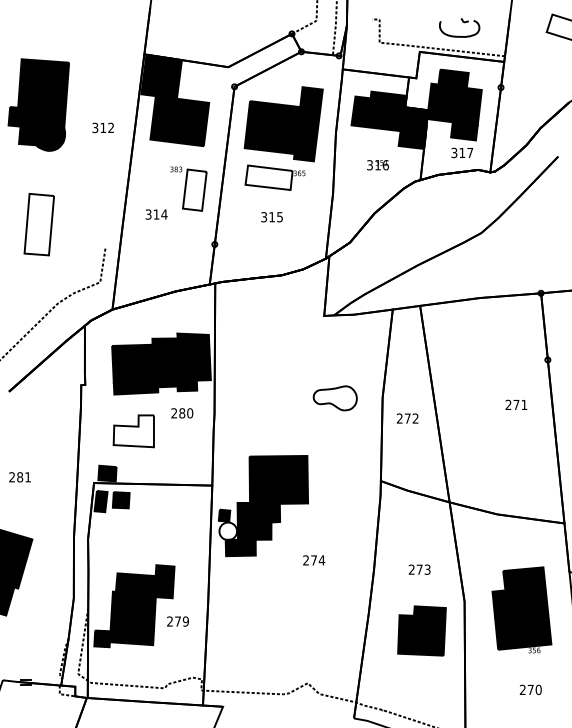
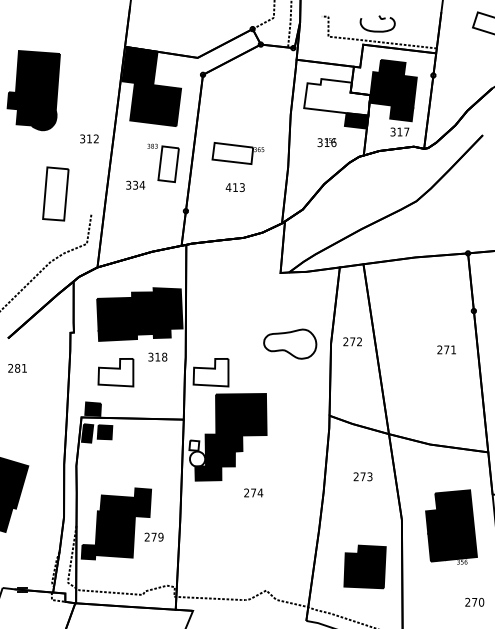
part: (459, 27) -> (377, 23), moved
fill: (389, 112) -> (336, 97), removed
part: (283, 124) -> (245, 107), removed
text: (102, 127) -> (88, 138), moved
text: (156, 214) -> (135, 185), 314 -> 334
text: (271, 217) -> (234, 187), 315 -> 413
part: (38, 224) -> (55, 193), moved
part: (334, 398) -> (289, 344), size x1.4
text: (182, 413) -> (158, 357), 280 -> 318
text: (407, 418) -> (352, 341), moved
part: (243, 431) -> (210, 372), added
text: (19, 477) -> (17, 368), moved
fill: (224, 515) -> (194, 445), removed
text: (314, 560) -> (253, 493), moved
text: (419, 569) -> (362, 476), moved
part: (421, 630) -> (364, 566), moved
text: (530, 689) -> (474, 601), moved

